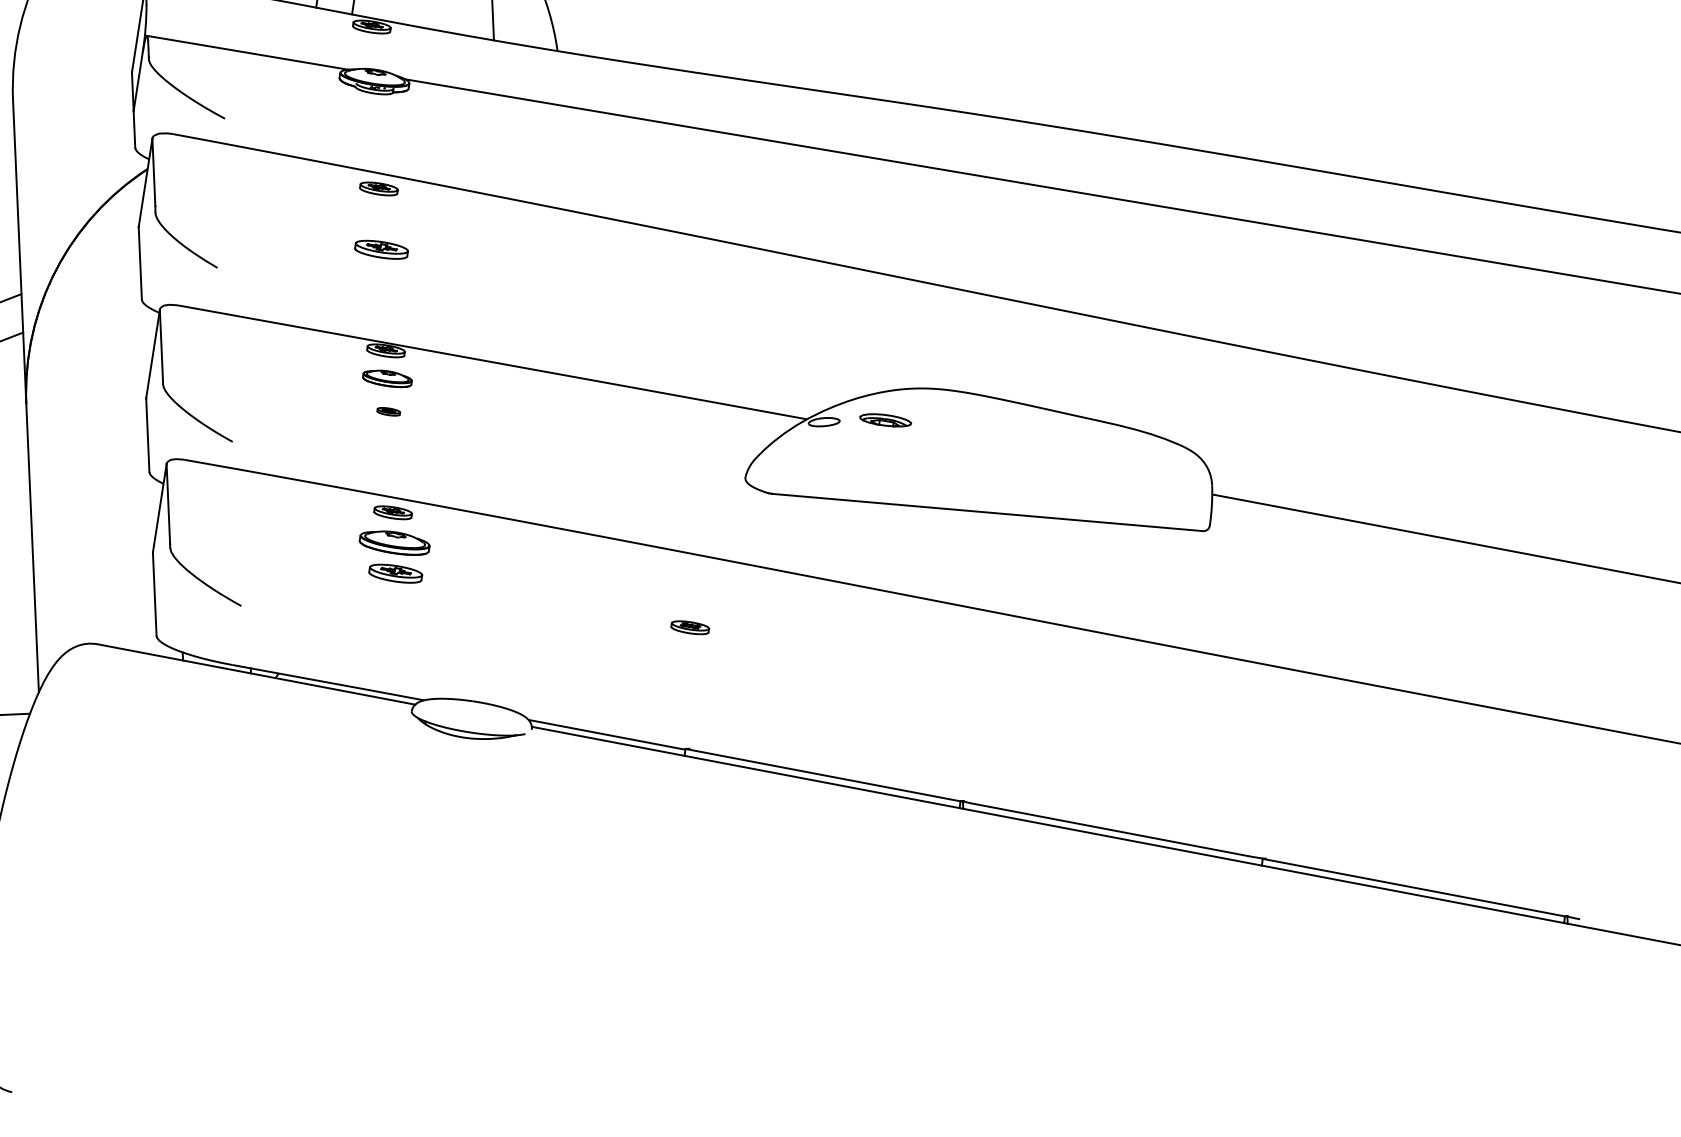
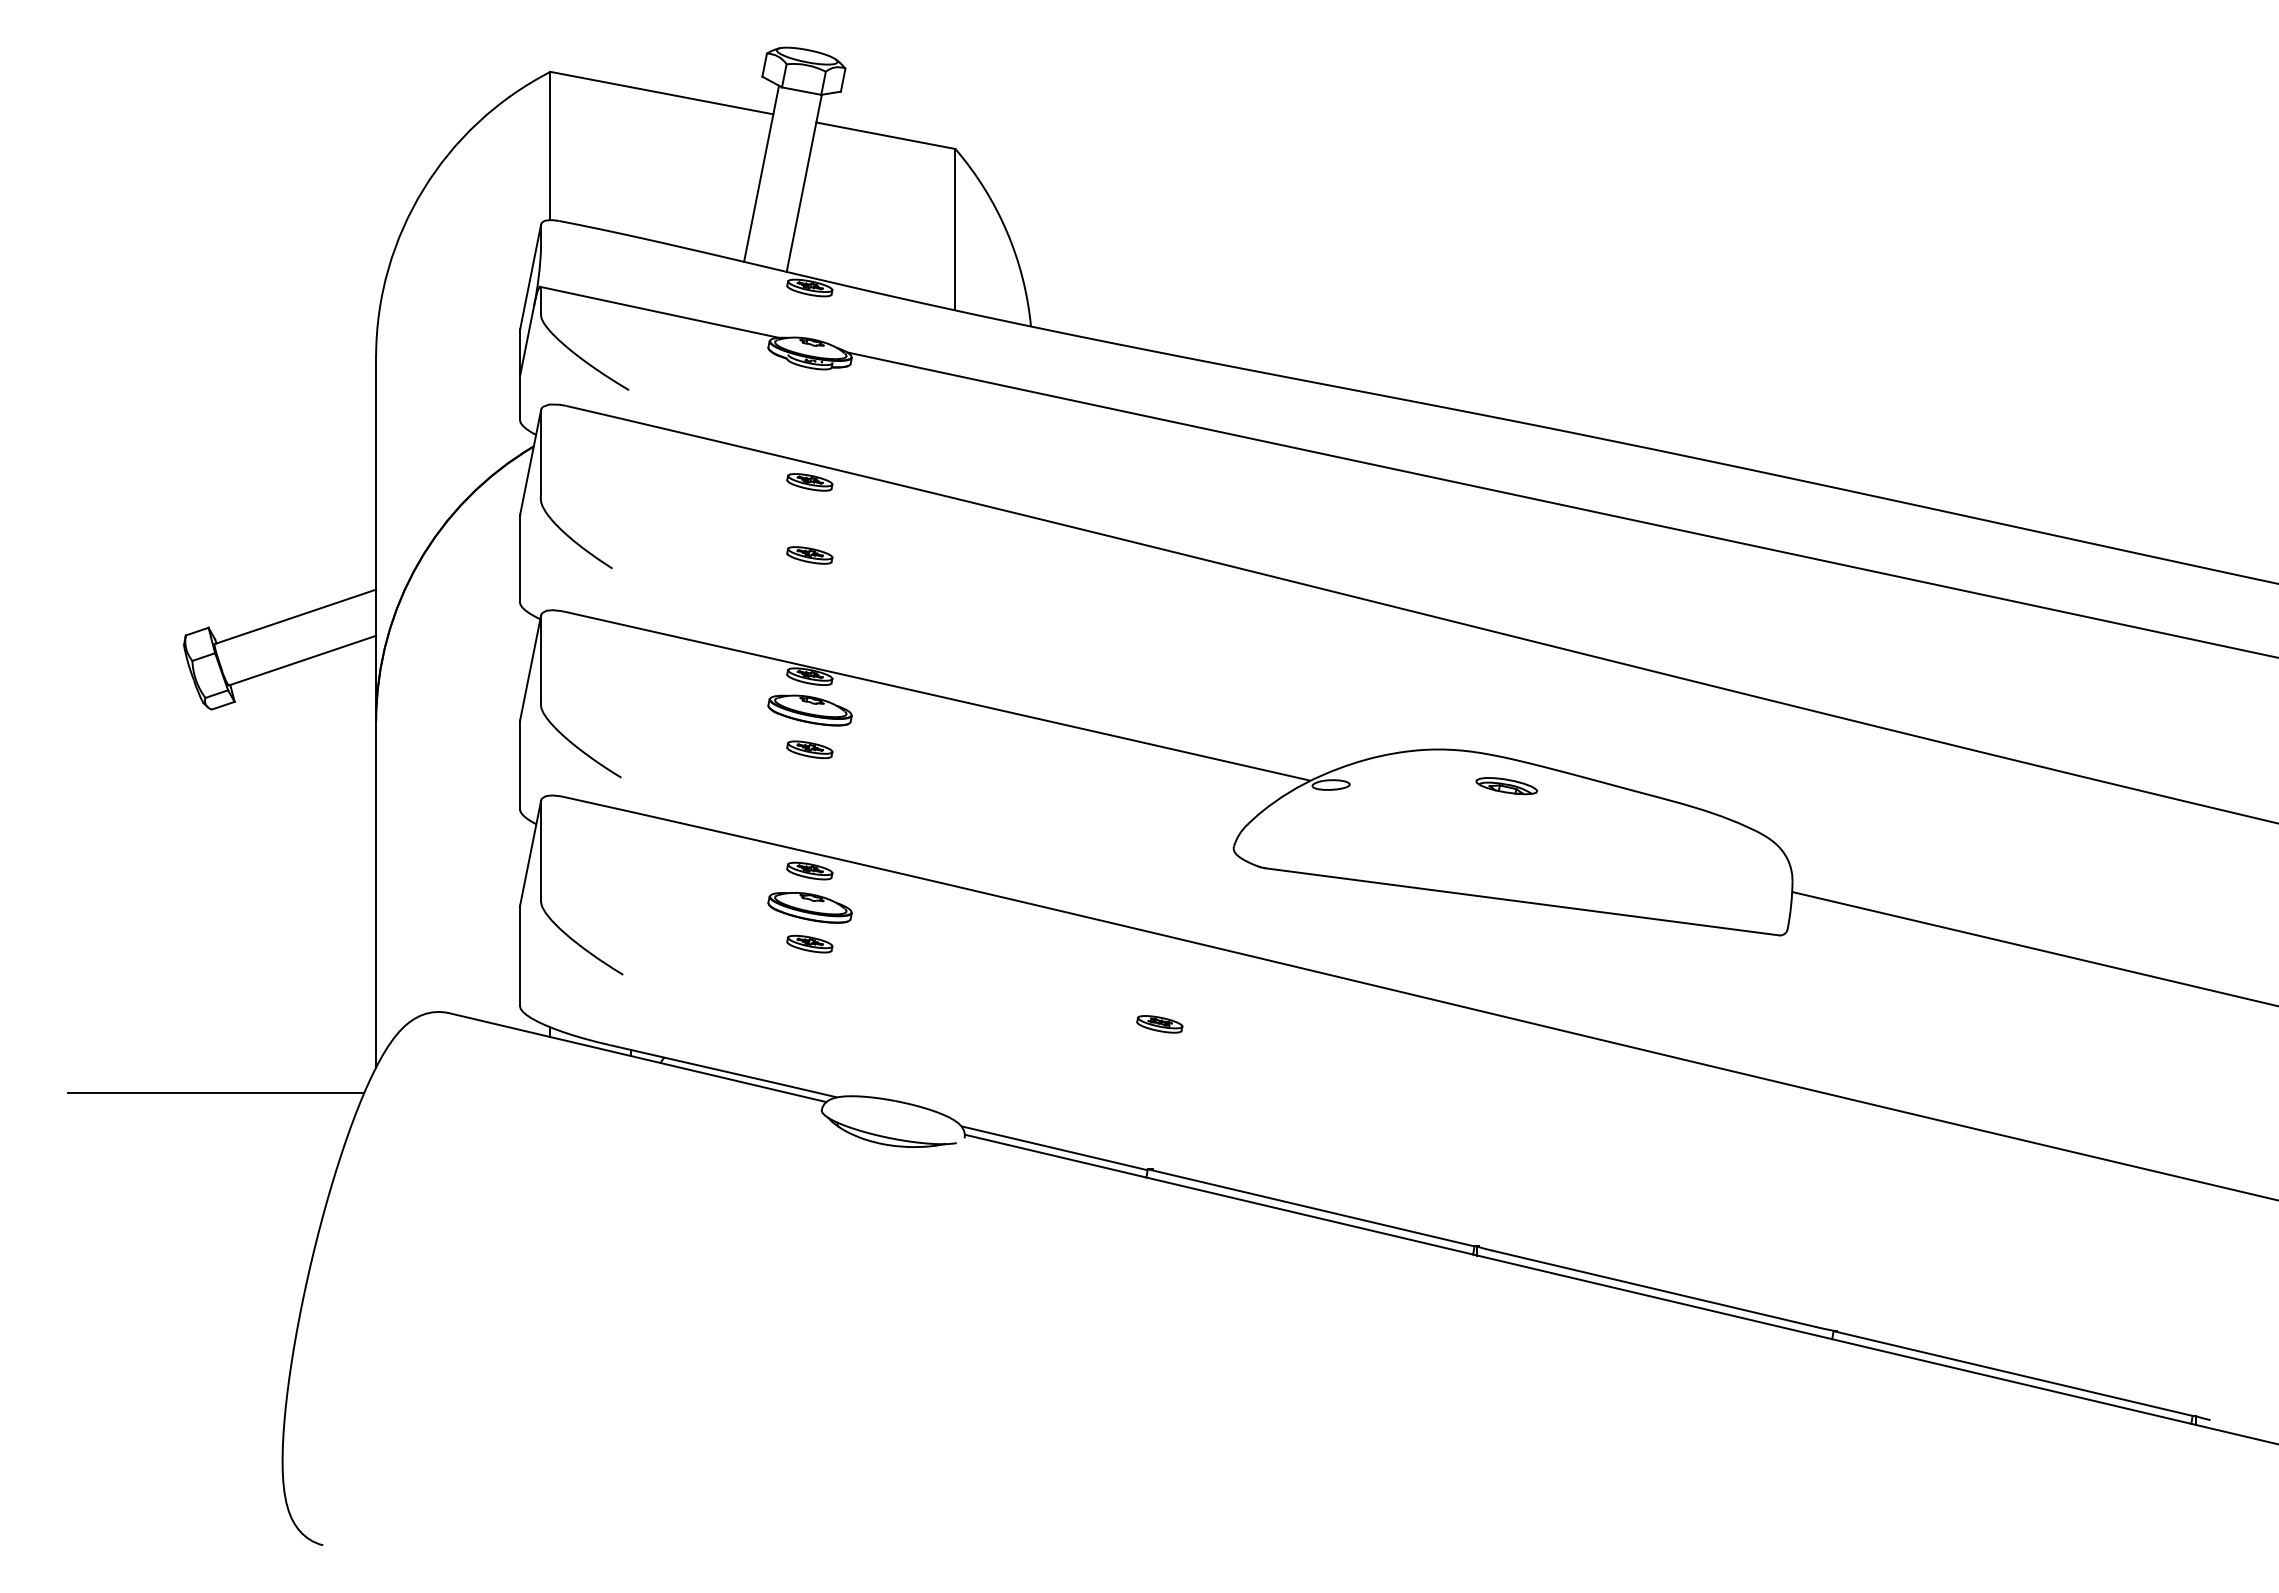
part: (381, 249) -> (809, 555), size x0.71
part: (386, 379) -> (809, 710), size x1.43
part: (388, 411) -> (809, 749), size x1.67
part: (885, 420) -> (1506, 786), moved
part: (395, 573) -> (809, 943), size x0.71

